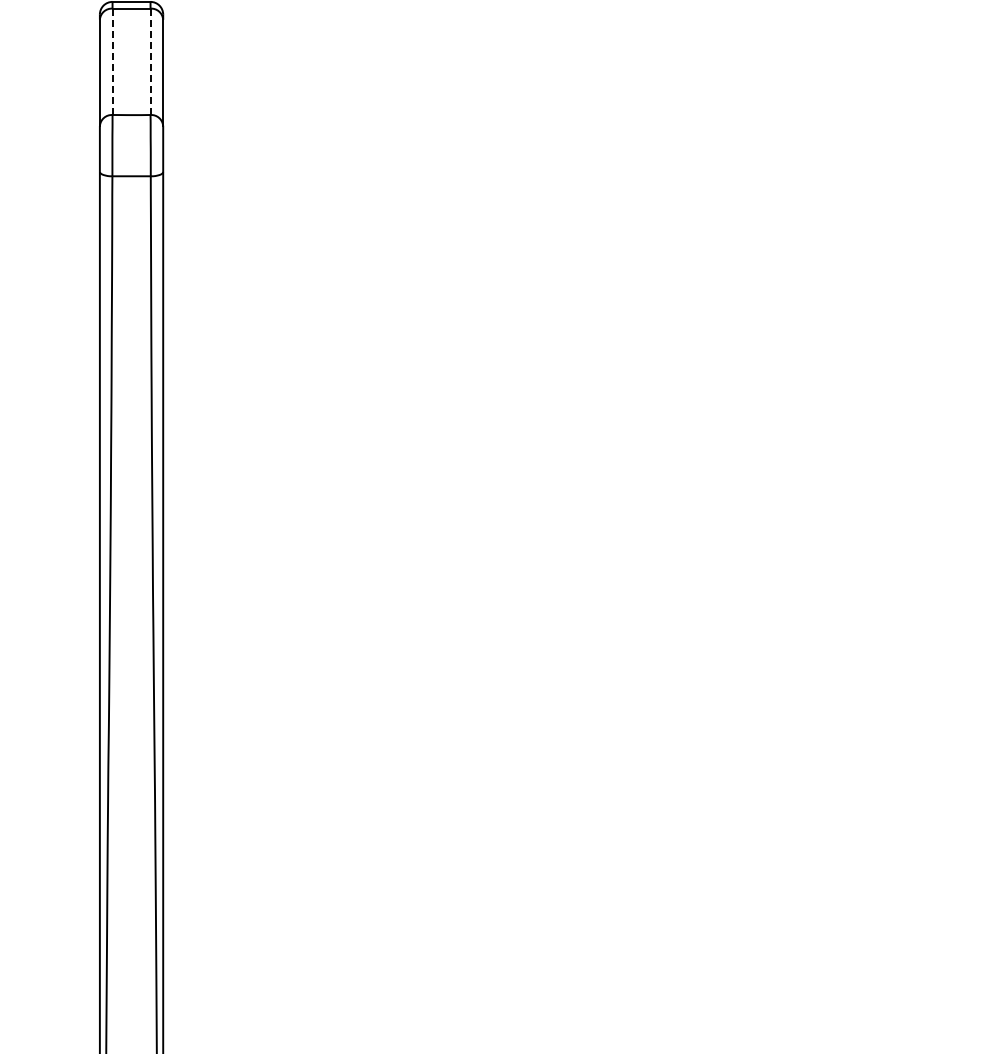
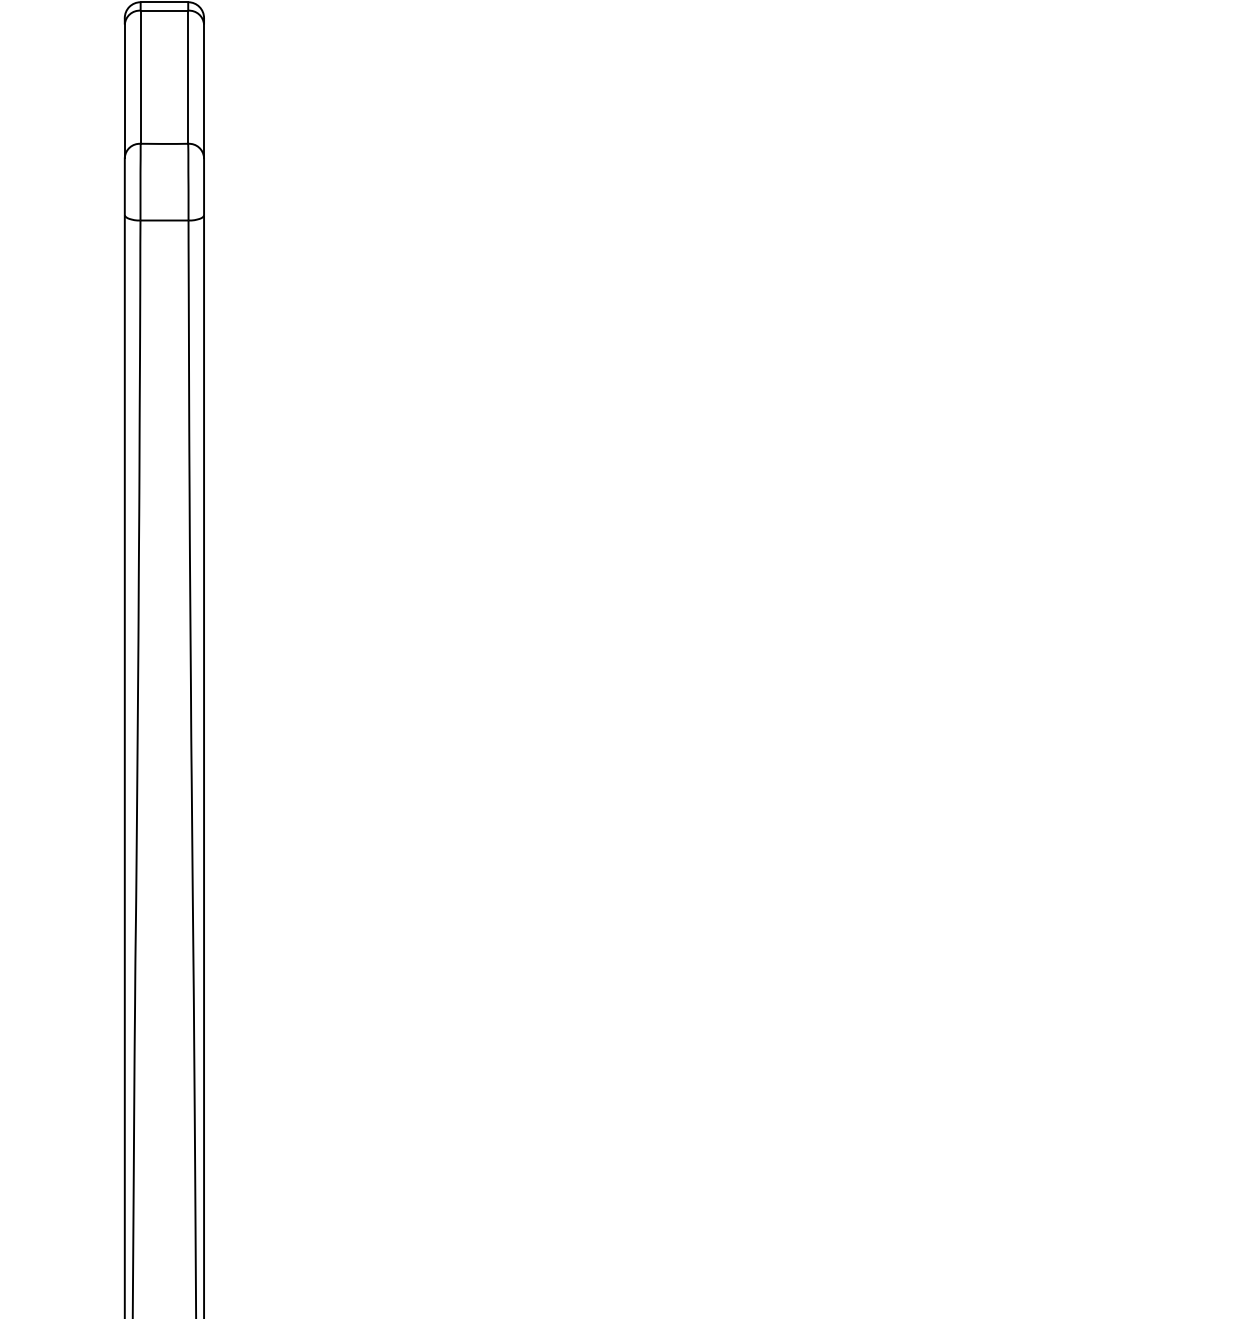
line: (150, 61) -> (188, 76), dashed -> solid
line: (112, 62) -> (140, 78), dashed -> solid

